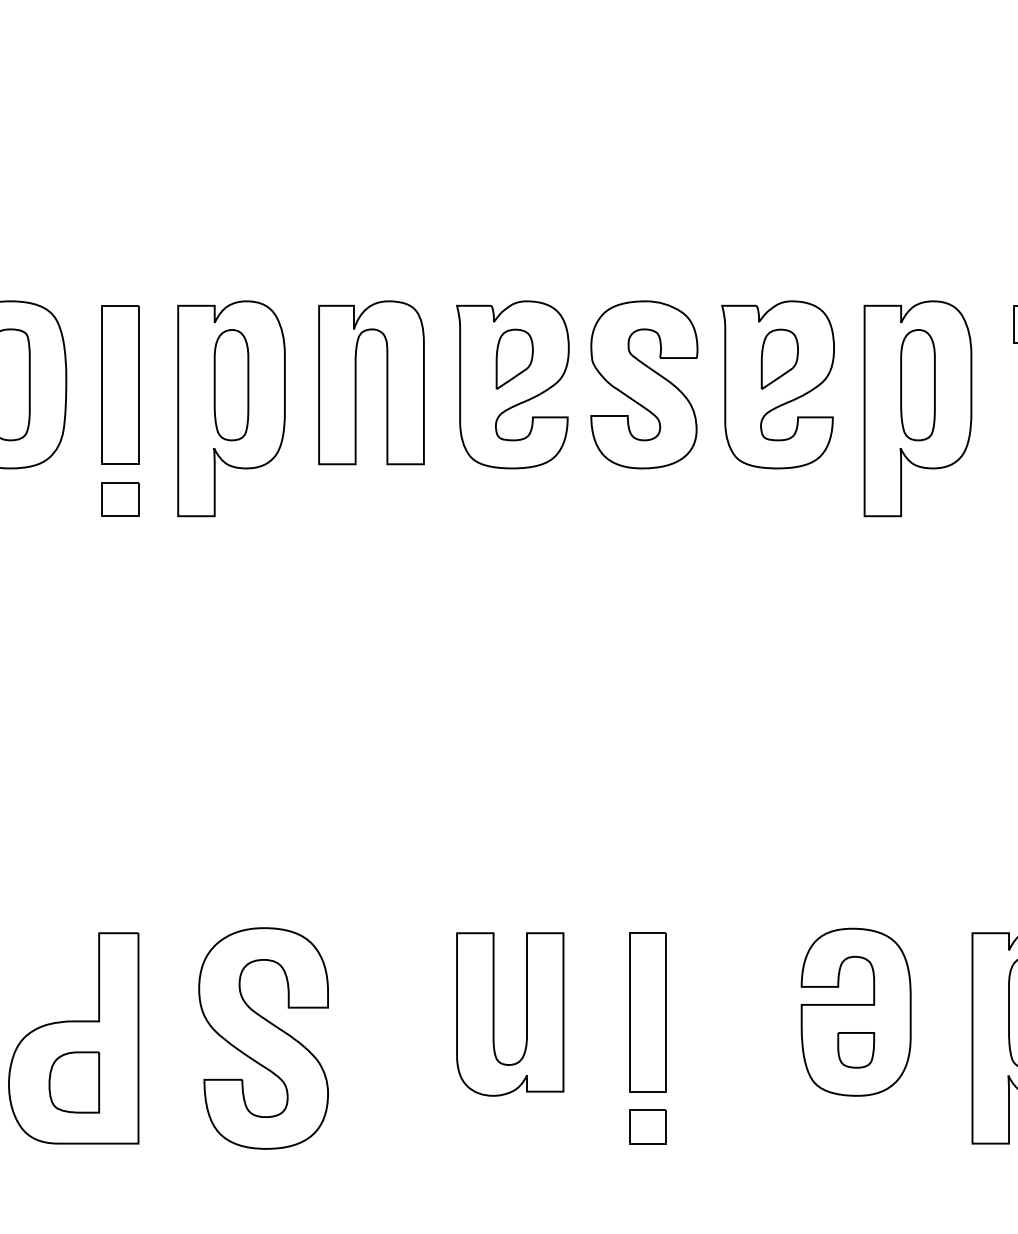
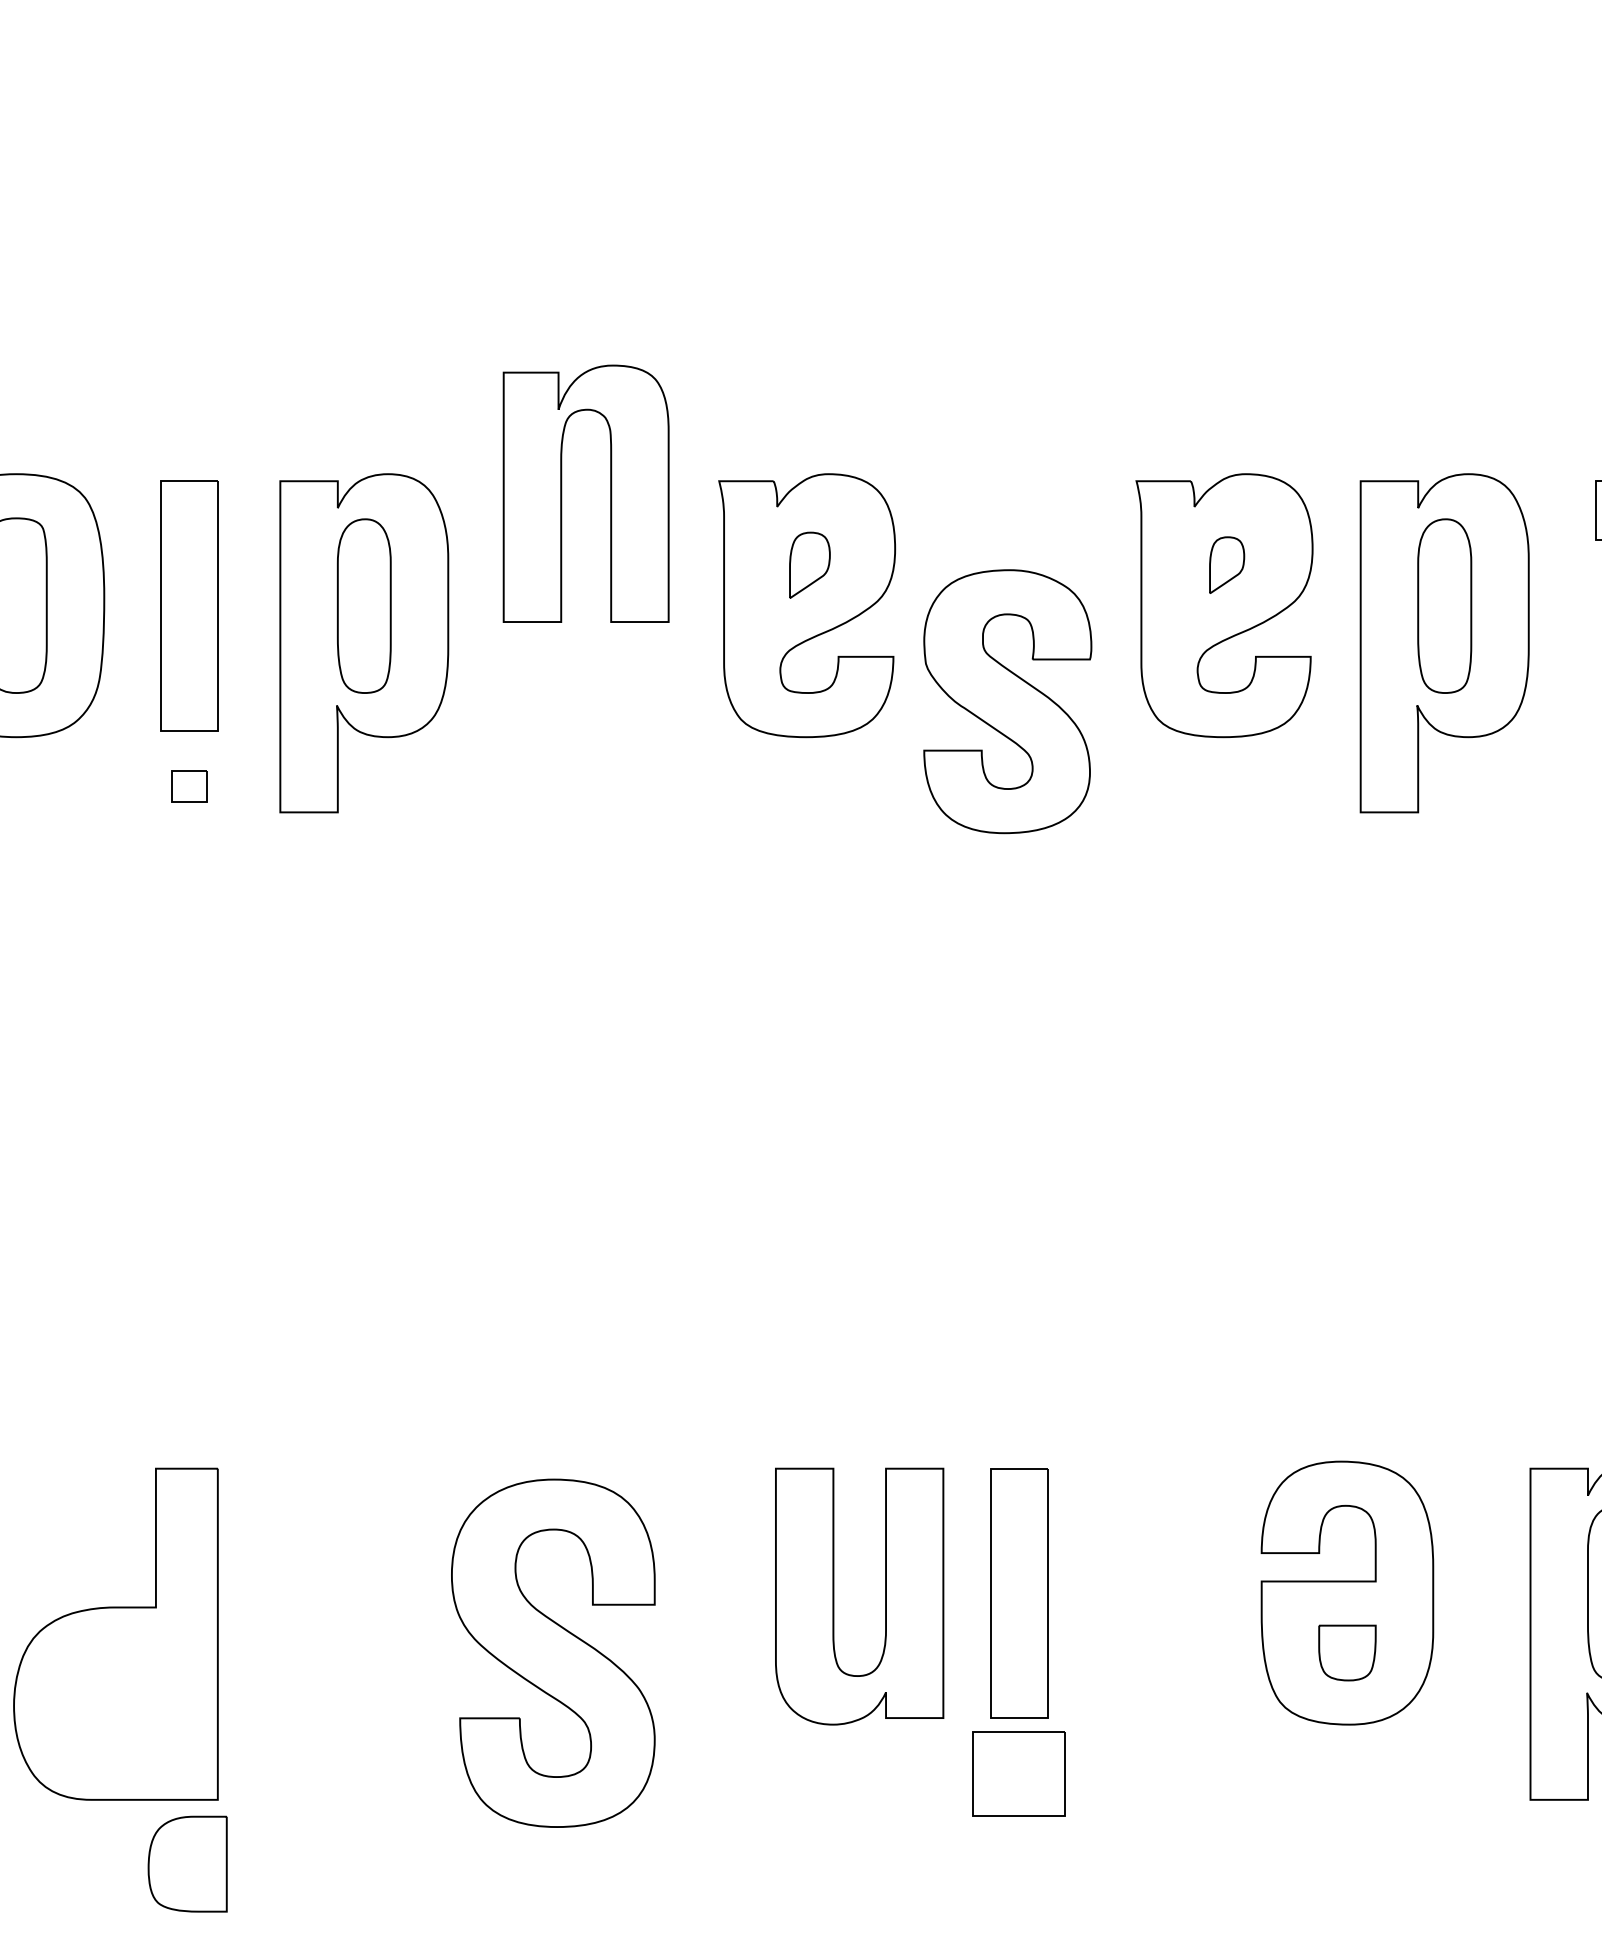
part: (514, 358) -> (809, 564), size x0.7
part: (779, 358) -> (1226, 564), size x0.6
part: (356, 382) -> (562, 493), moved
part: (644, 384) -> (1007, 701), moved
part: (120, 499) -> (189, 786), size x0.6
part: (494, 1014) -> (834, 1596), moved
part: (263, 1038) -> (553, 1653), moved
part: (74, 1082) -> (187, 1864), moved
part: (647, 1126) -> (1018, 1772), size x1.6

